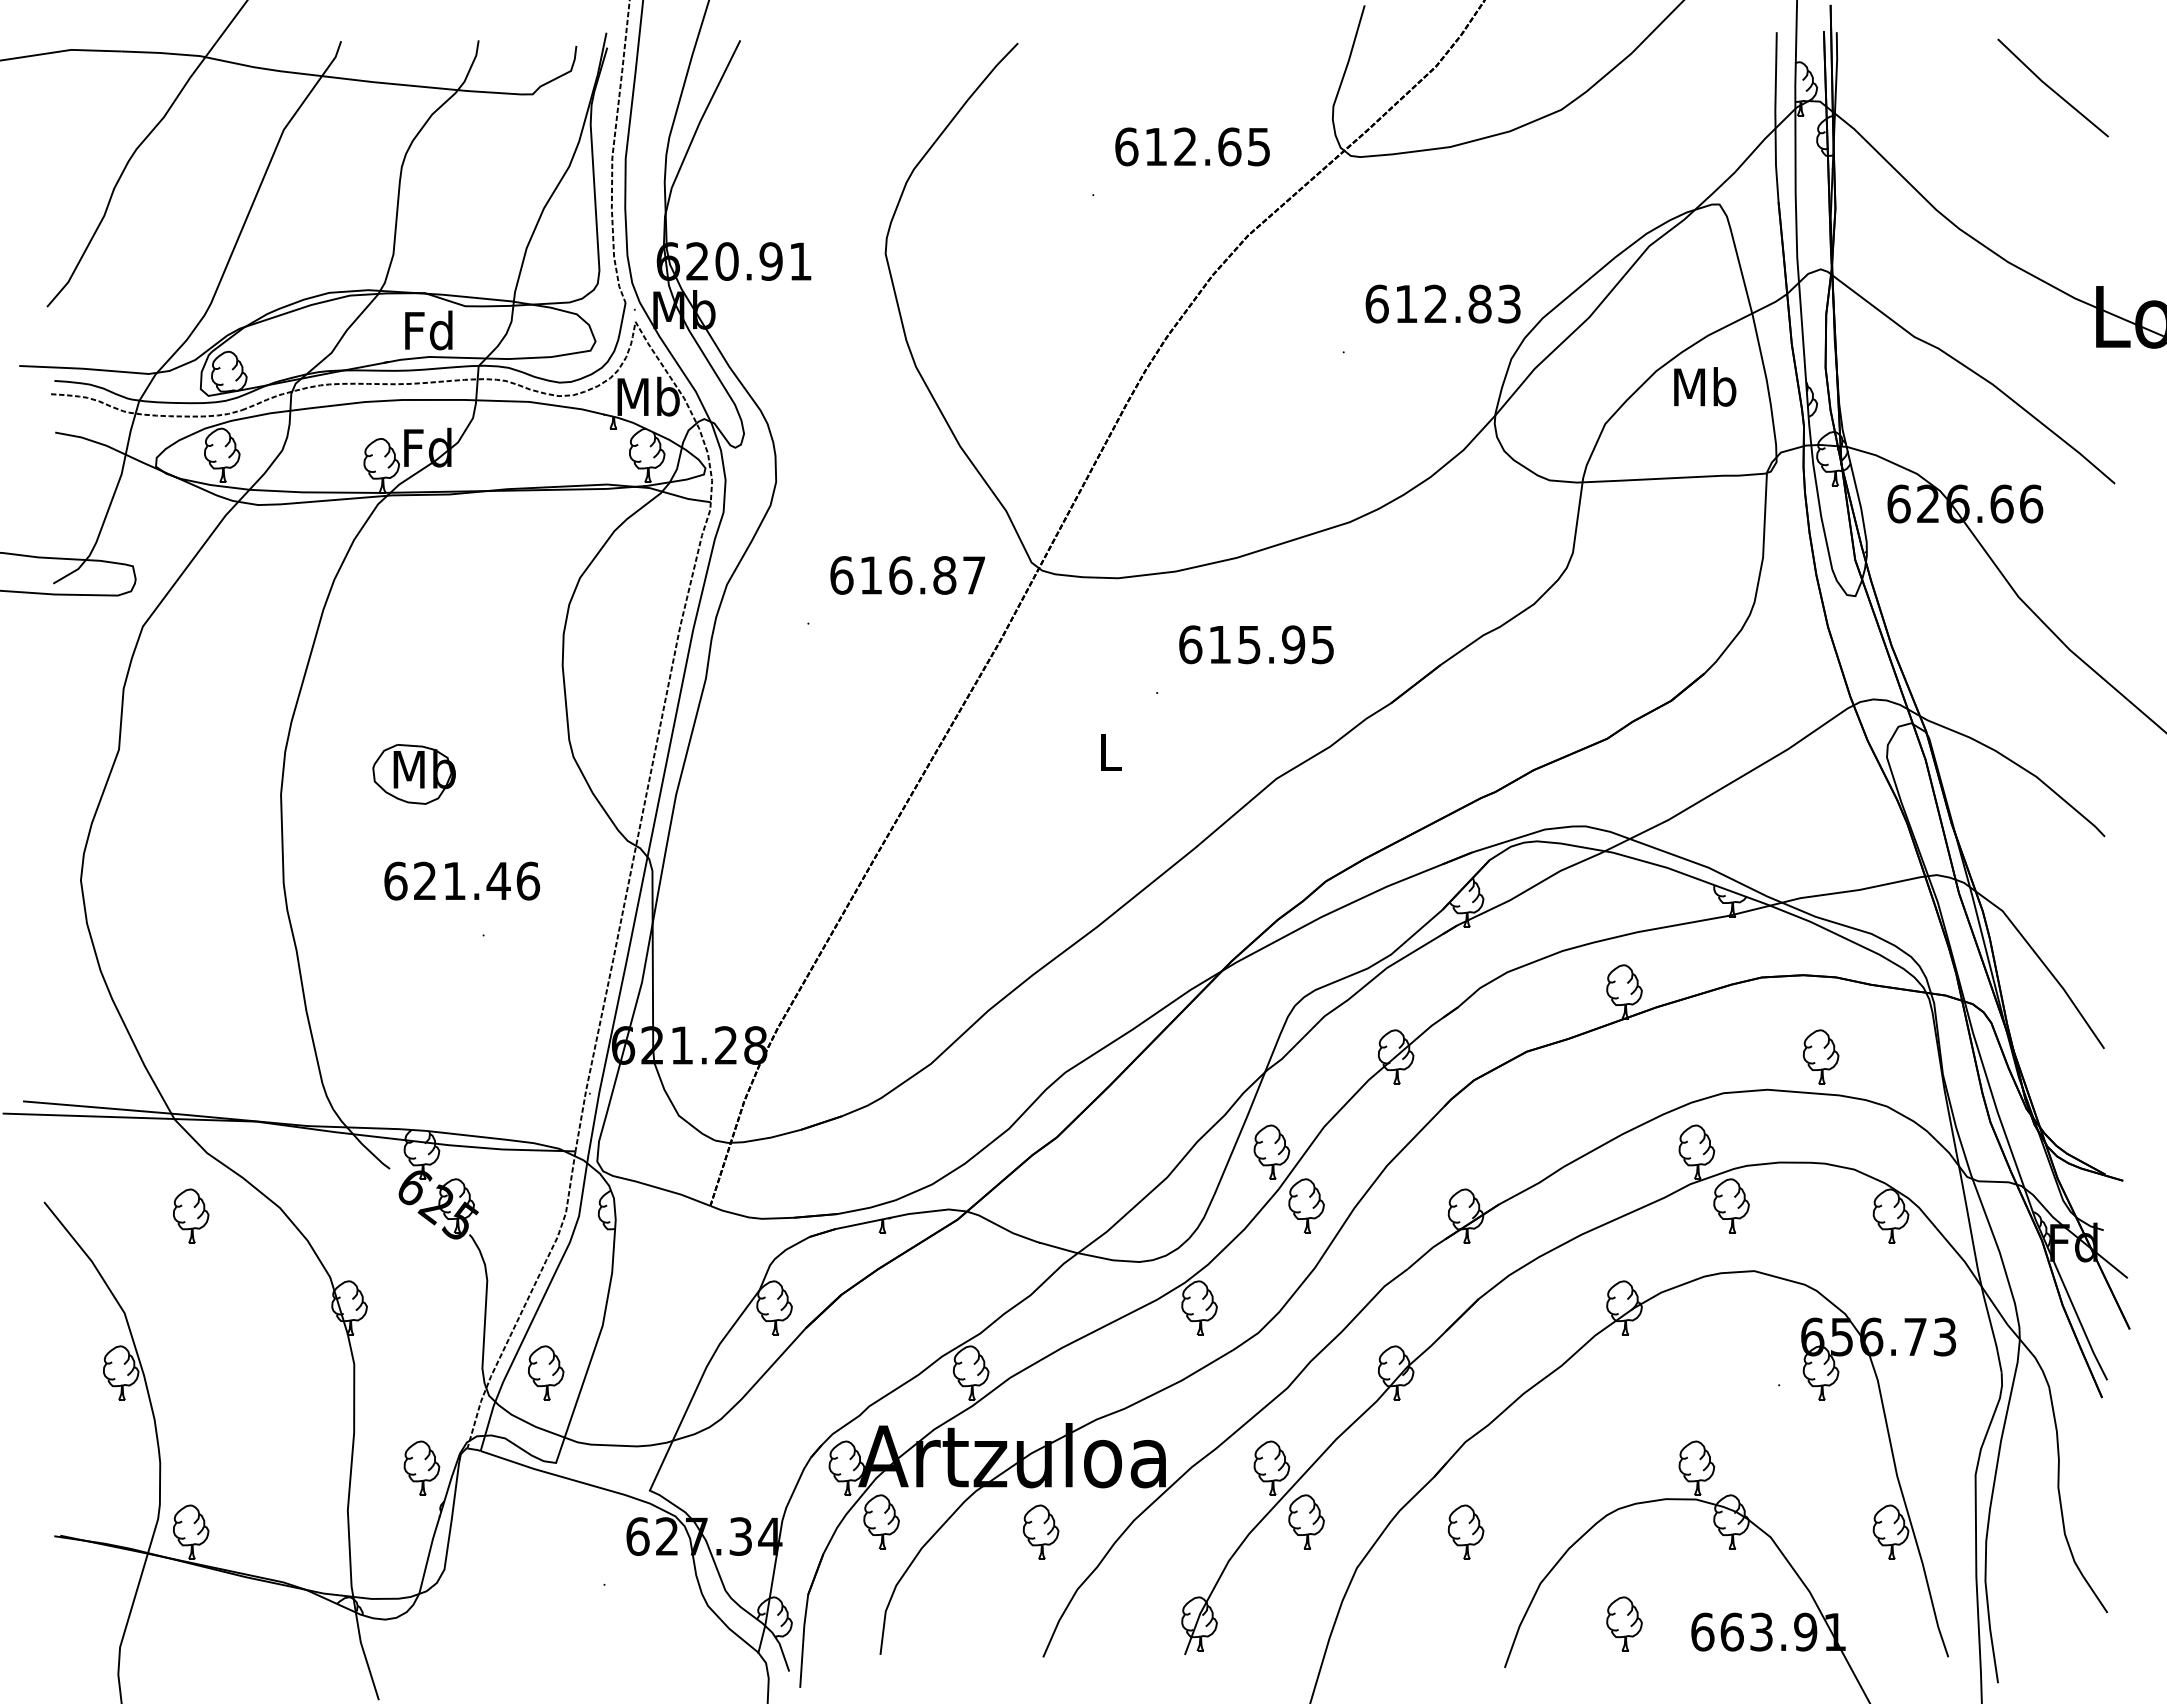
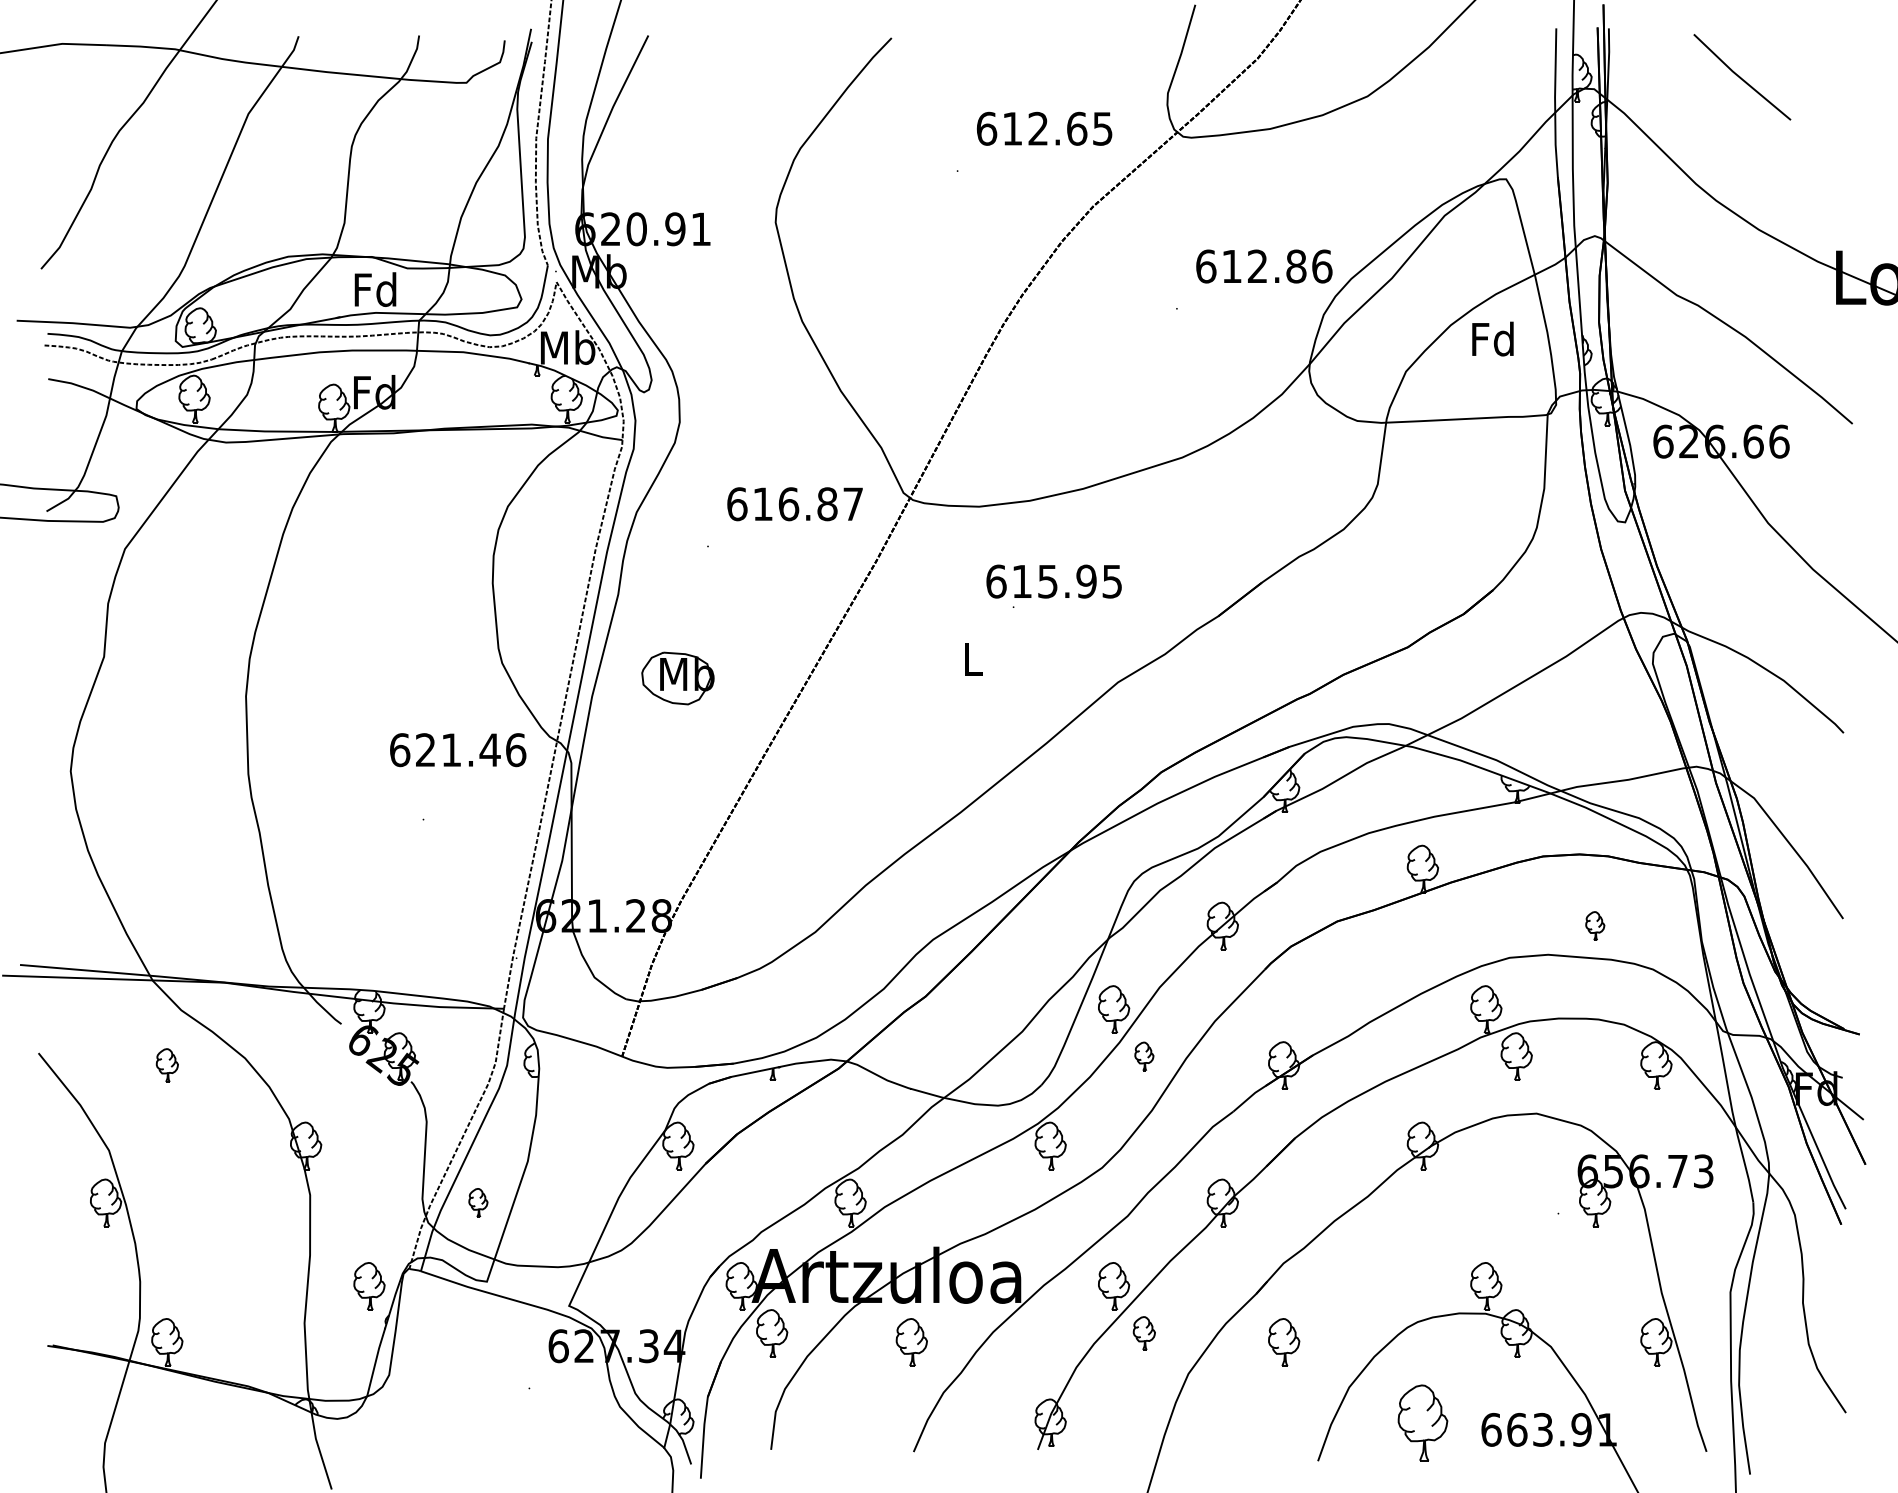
line: (2051, 87) -> (1740, 76), moved
text: (1509, 303) -> (1322, 266), 612.83 -> 612.86
text: (1705, 386) -> (1493, 338), Mb -> Fd
text: (1256, 644) -> (1054, 581), moved
part: (413, 774) -> (677, 678), moved
text: (462, 880) -> (458, 749), moved
part: (1821, 1056) -> (1595, 925), size x0.6
part: (1306, 1205) -> (1144, 1056), size x0.6
part: (191, 1215) -> (167, 1064), size x0.7
part: (546, 1372) -> (478, 1202), size x0.6
part: (1306, 1521) -> (1144, 1332), size x0.7
part: (1624, 1623) -> (1422, 1422), size x1.6

